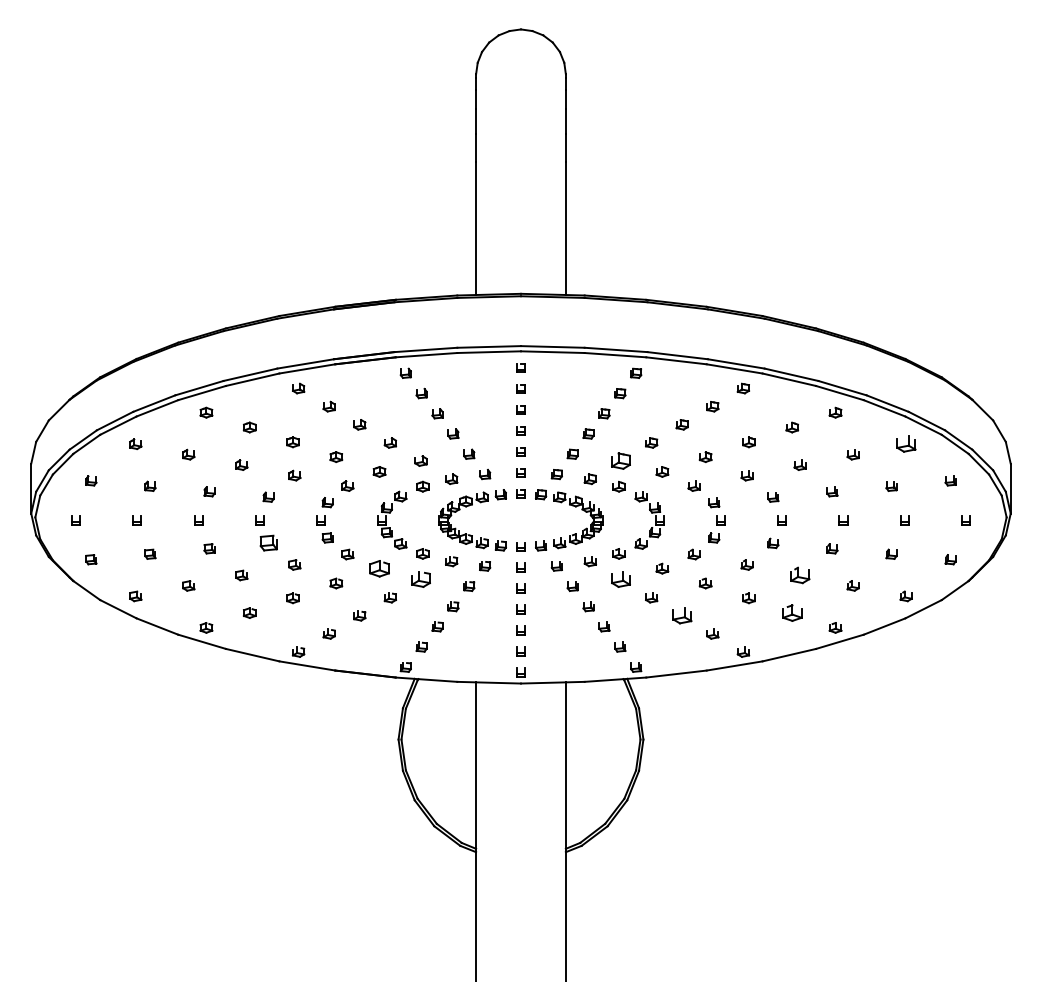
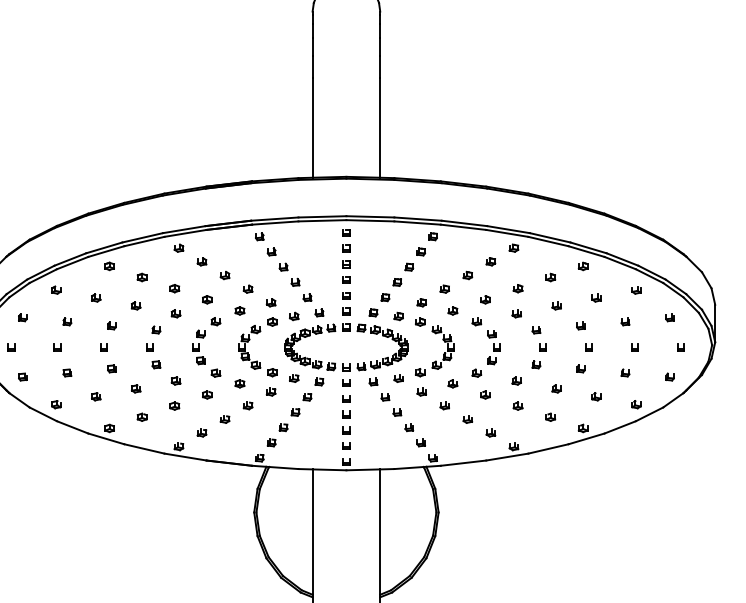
part: (905, 444) -> (635, 290), size x0.62
part: (620, 460) -> (421, 302), size x0.62
part: (268, 543) -> (156, 364), size x0.62
part: (379, 568) -> (239, 383), size x0.62
part: (799, 575) -> (556, 388), size x0.62
part: (420, 579) -> (270, 391), size x0.62
part: (620, 579) -> (421, 391), size x0.62
part: (791, 612) -> (550, 416), size x0.62
part: (681, 615) -> (467, 419), size x0.62

